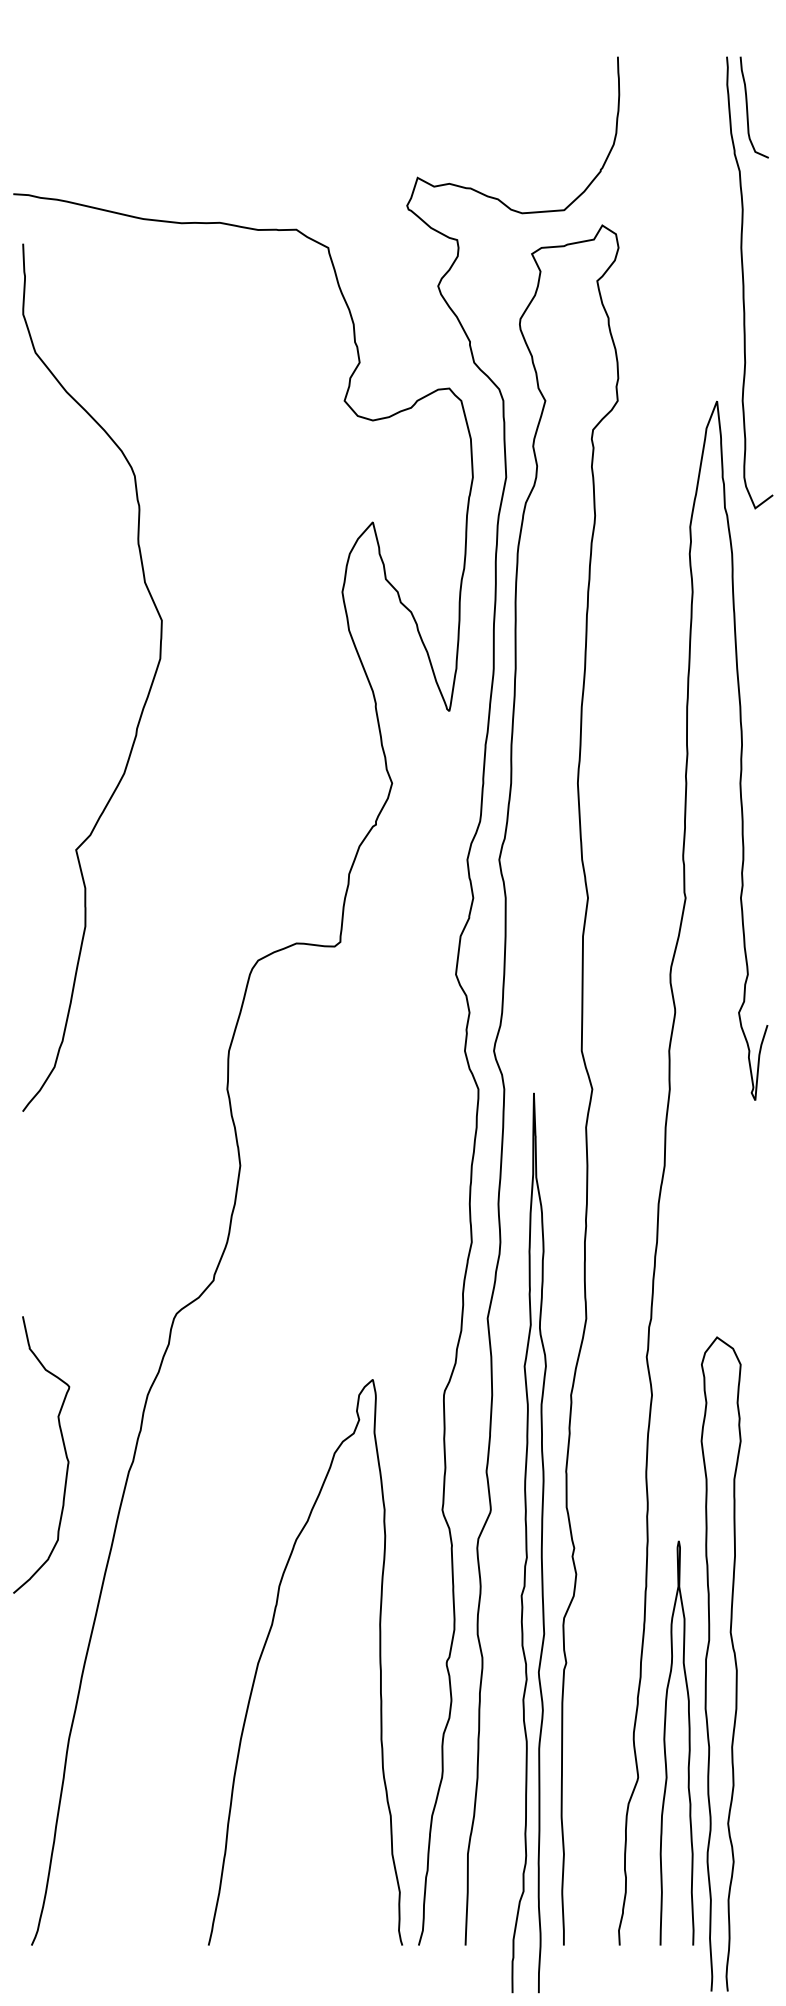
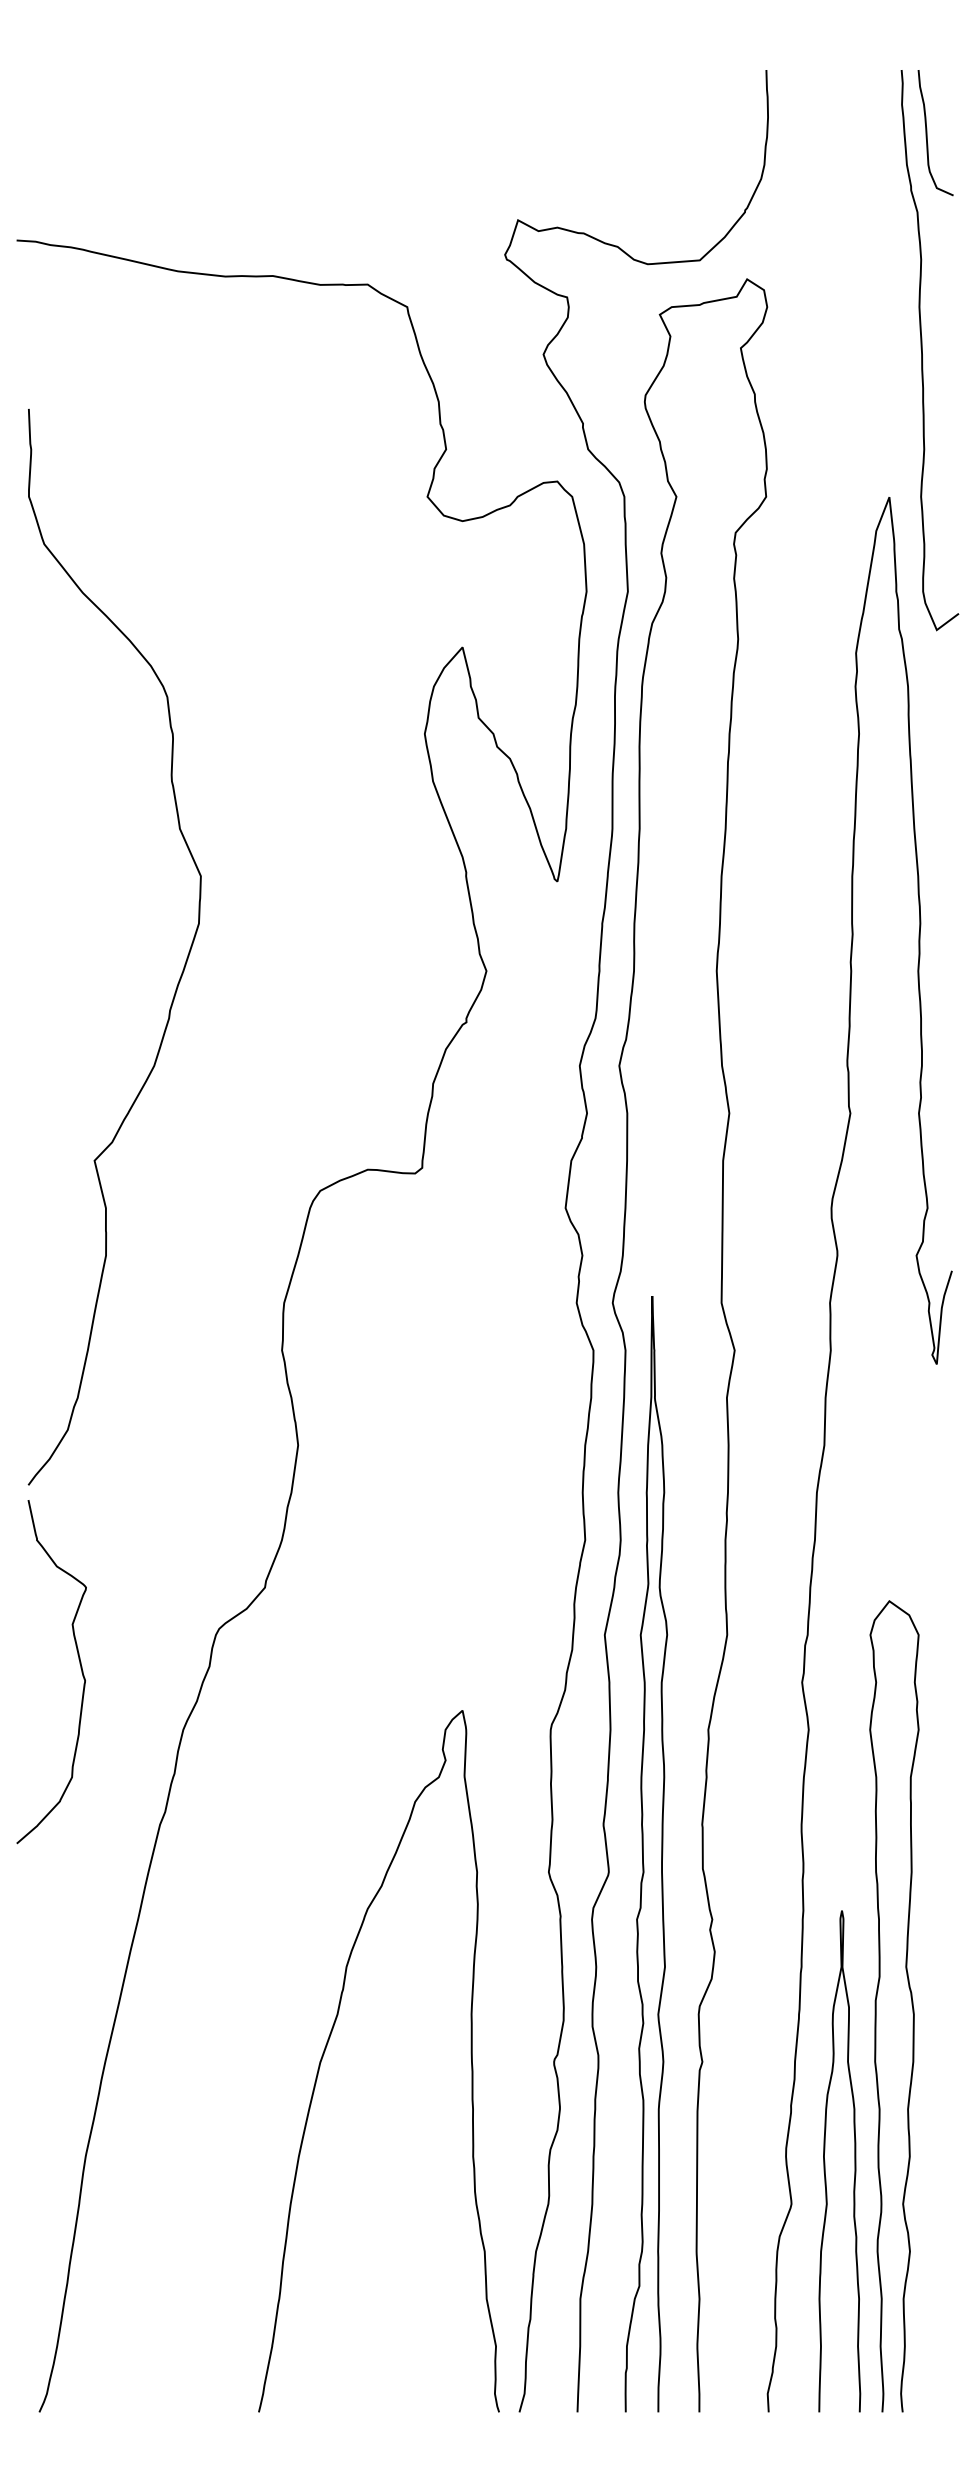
curve: (146, 698) -> (181, 972), moved
curve: (63, 1448) -> (79, 1664), moved
curve: (526, 1543) -> (643, 1854), moved
curve: (734, 1663) -> (911, 2005), moved

